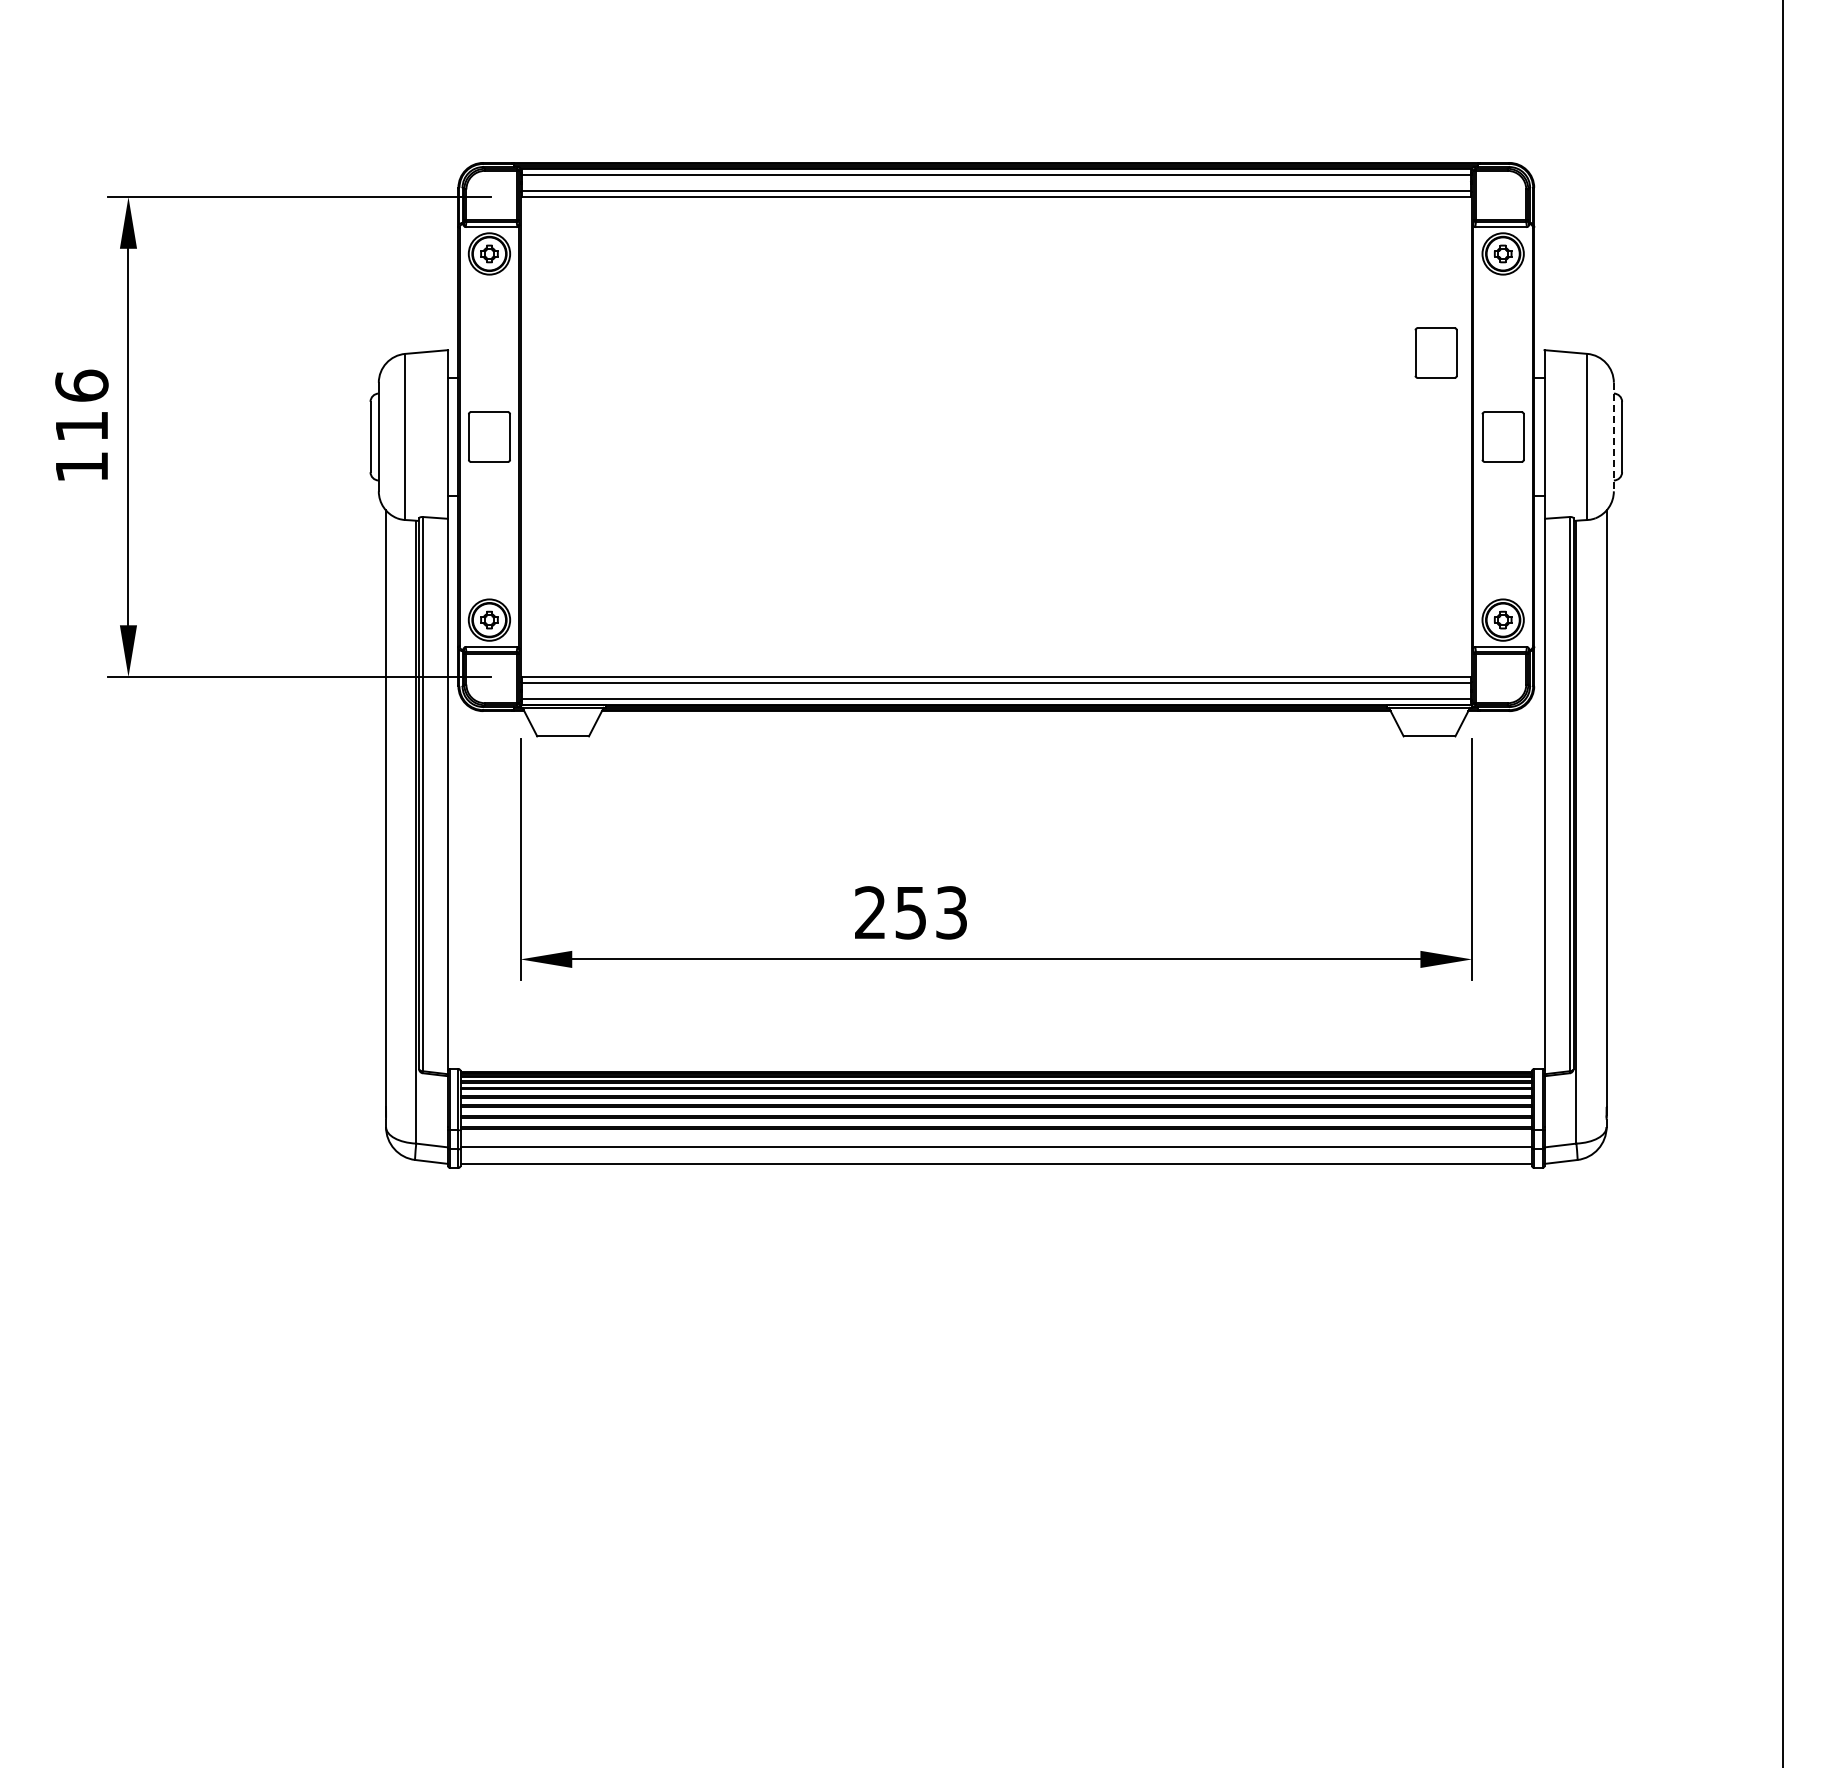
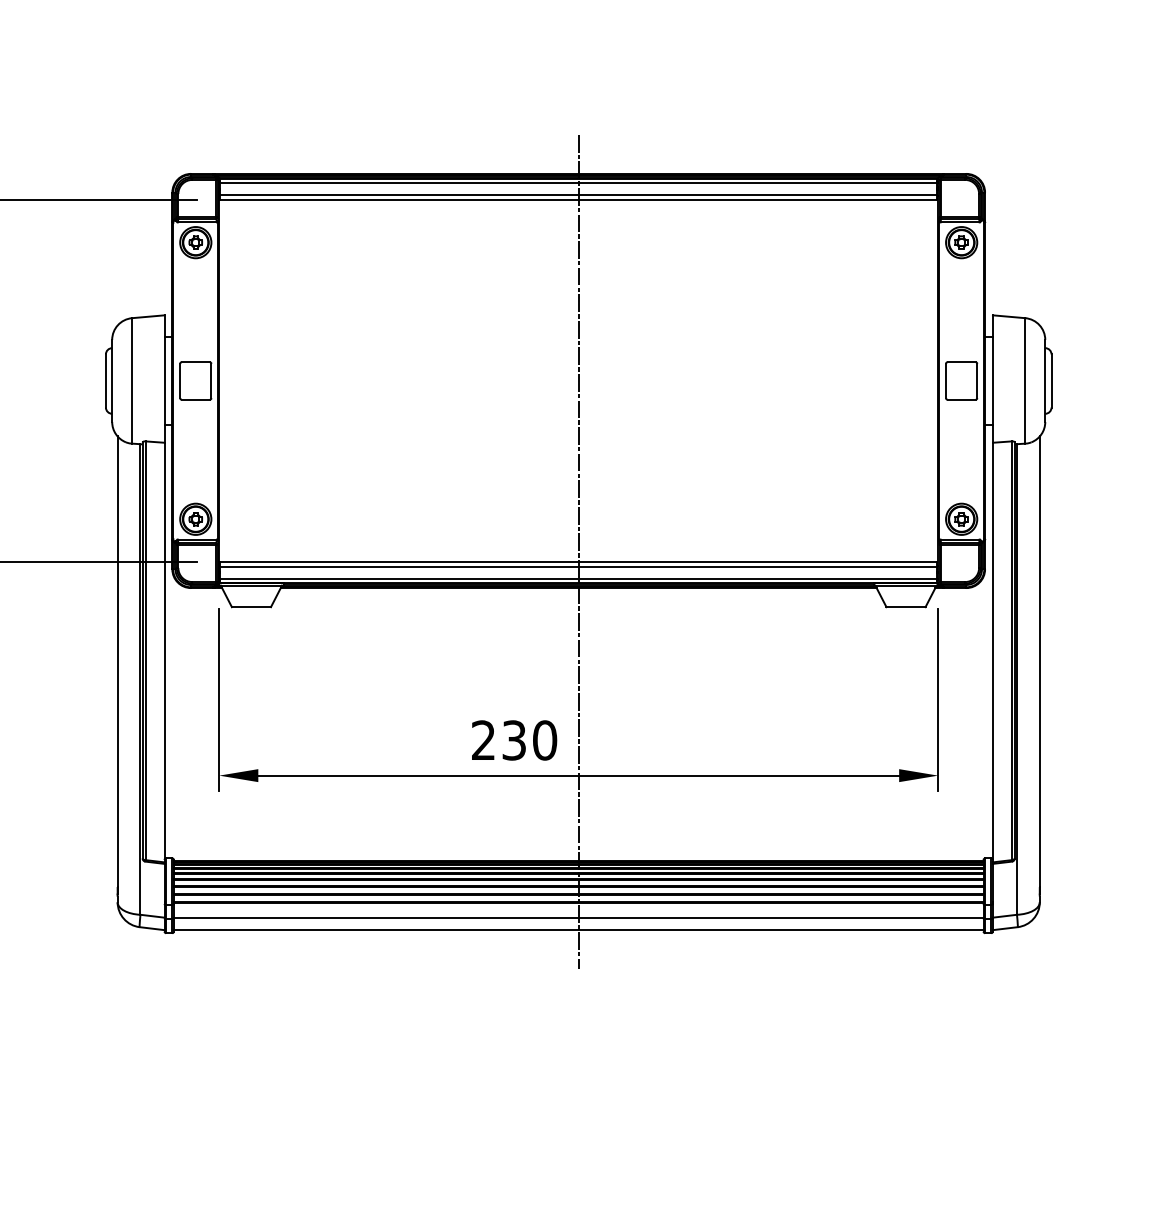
part: (1435, 352) -> (910, 317), removed
line: (1613, 437) -> (1045, 381), dashed -> solid
line: (996, 663) -> (578, 552), added
text: (931, 912) -> (529, 740), 253 -> 230

